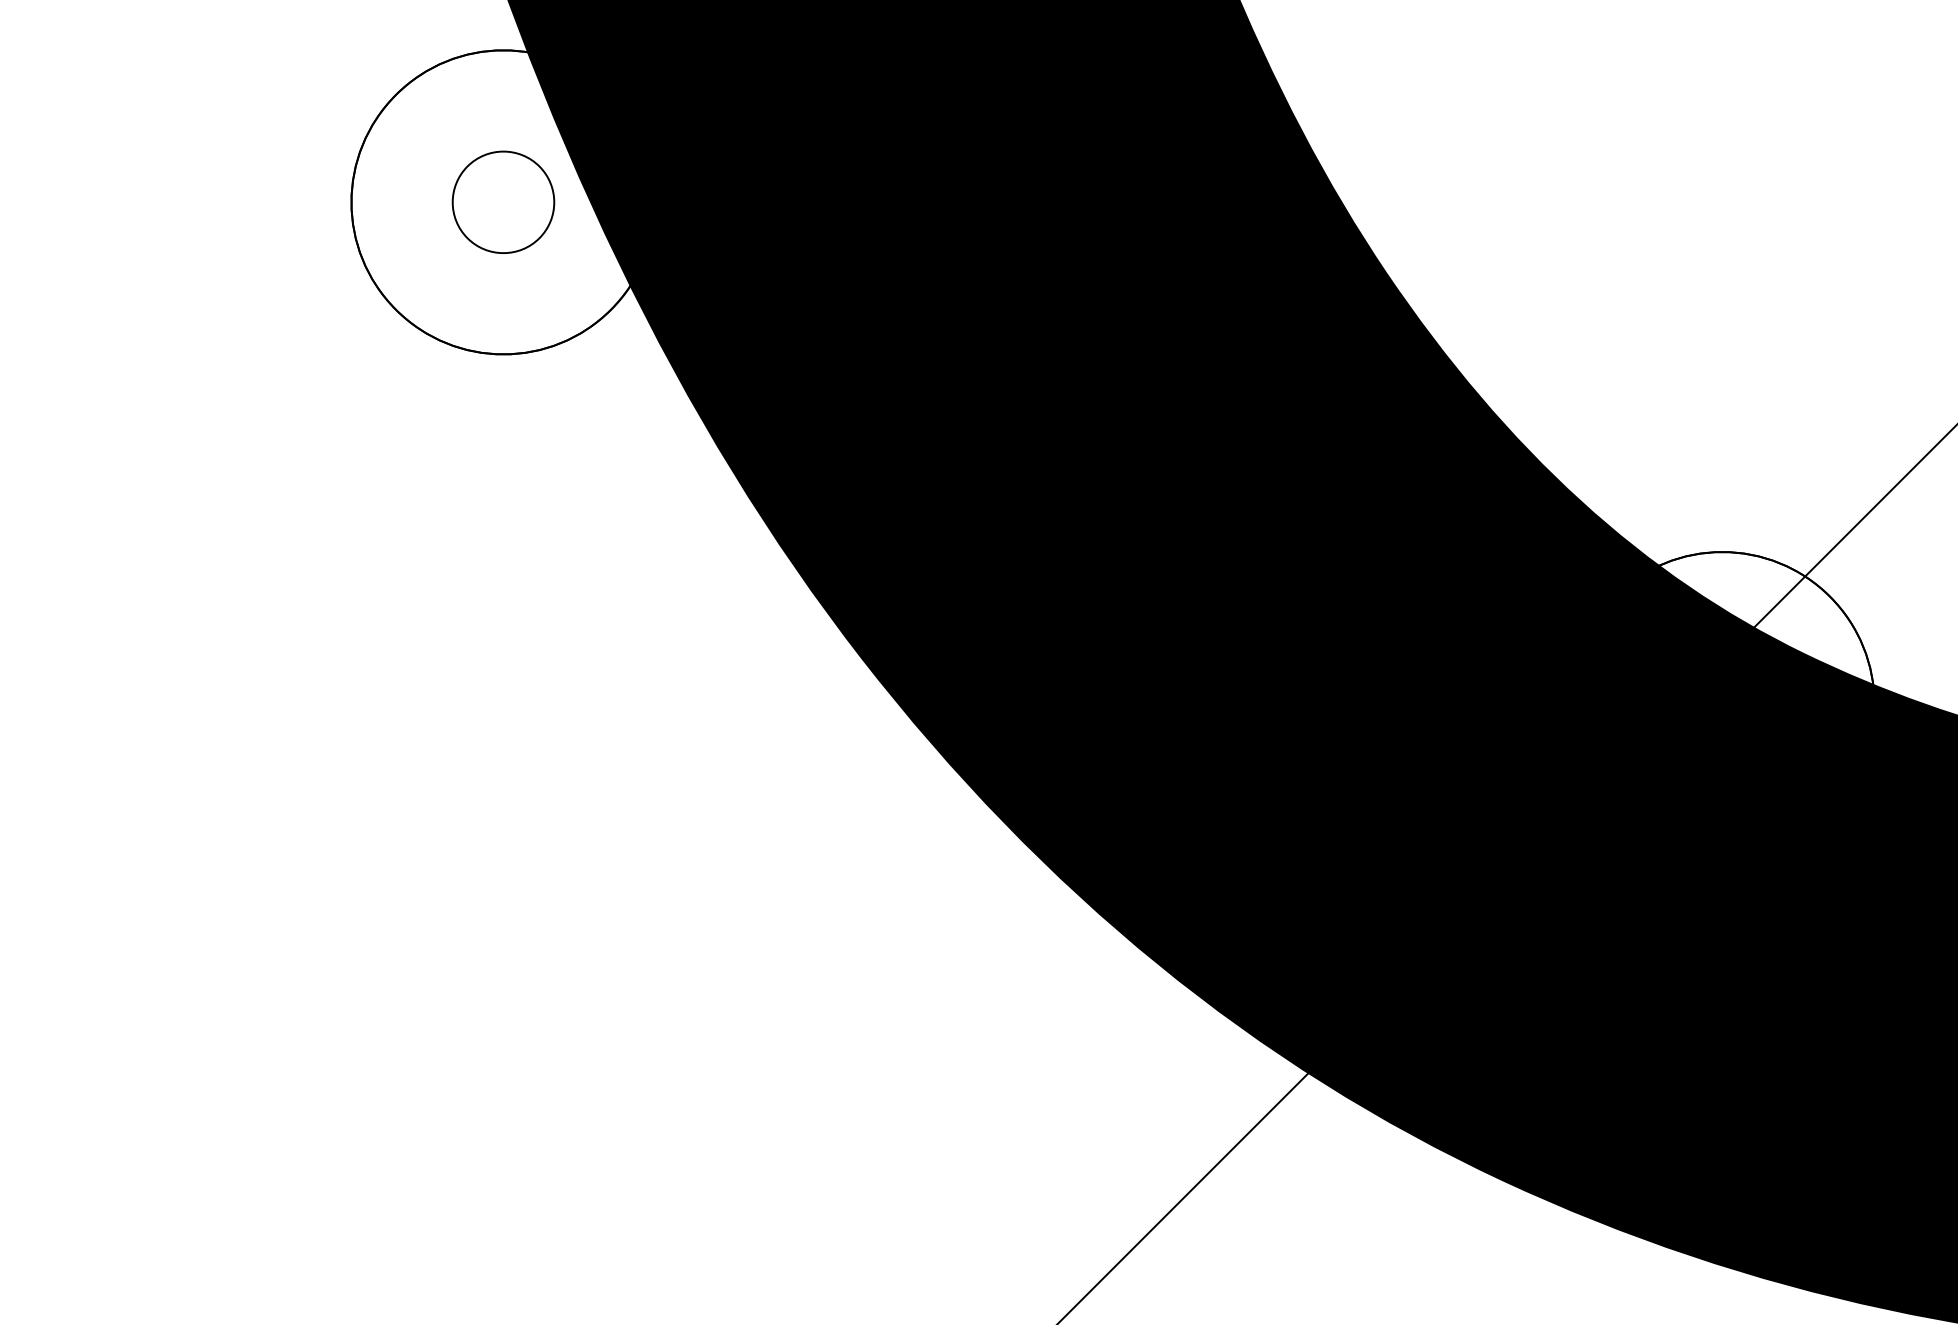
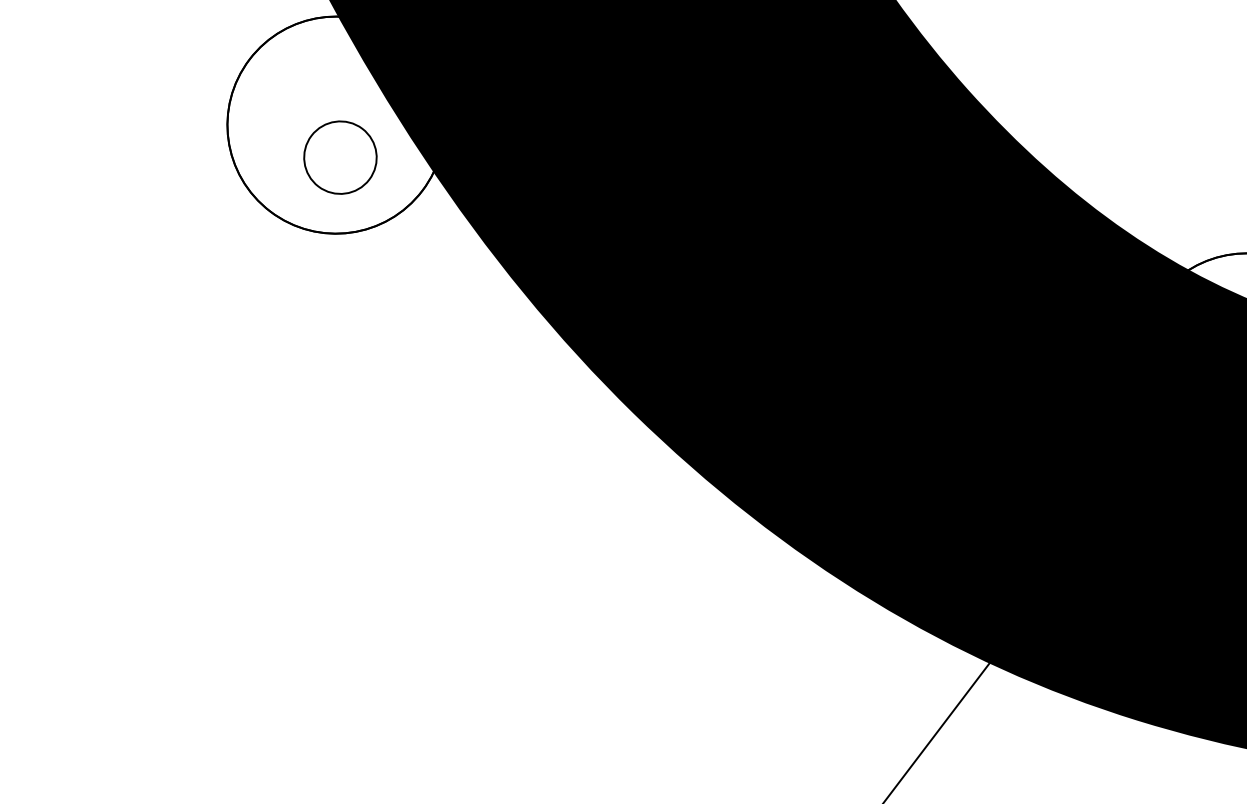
part: (503, 201) -> (340, 157), moved

